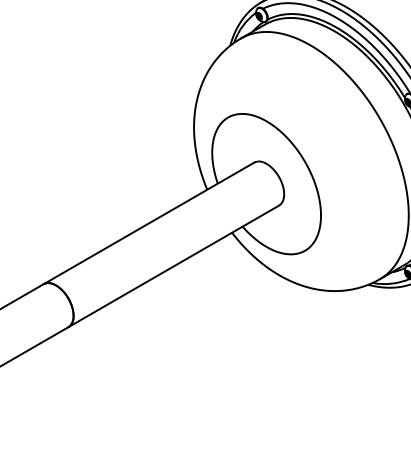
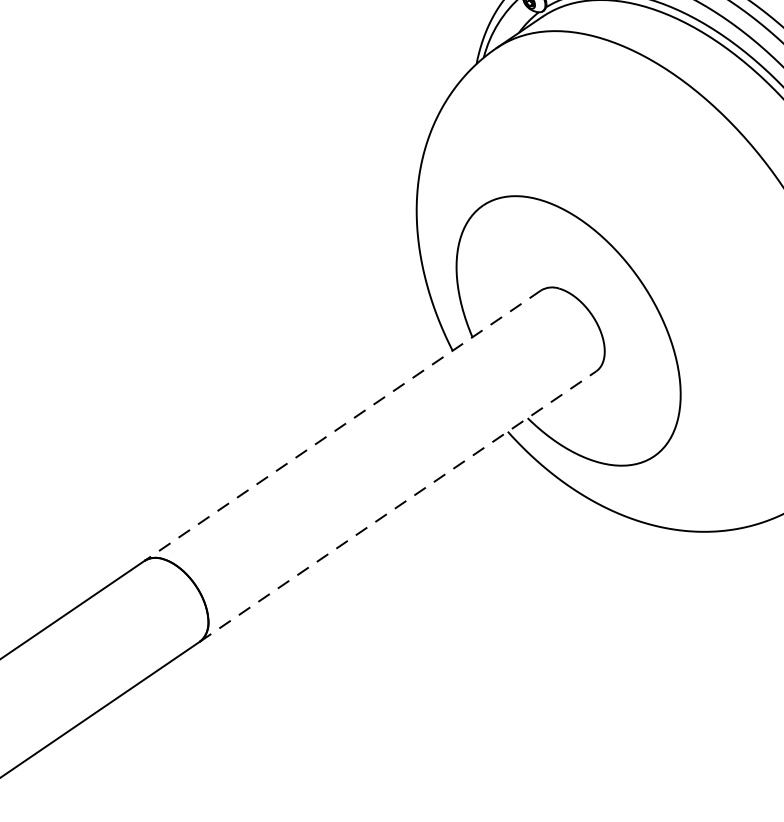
line: (148, 223) -> (342, 425), solid -> dashed
line: (173, 266) -> (397, 506), solid -> dashed

